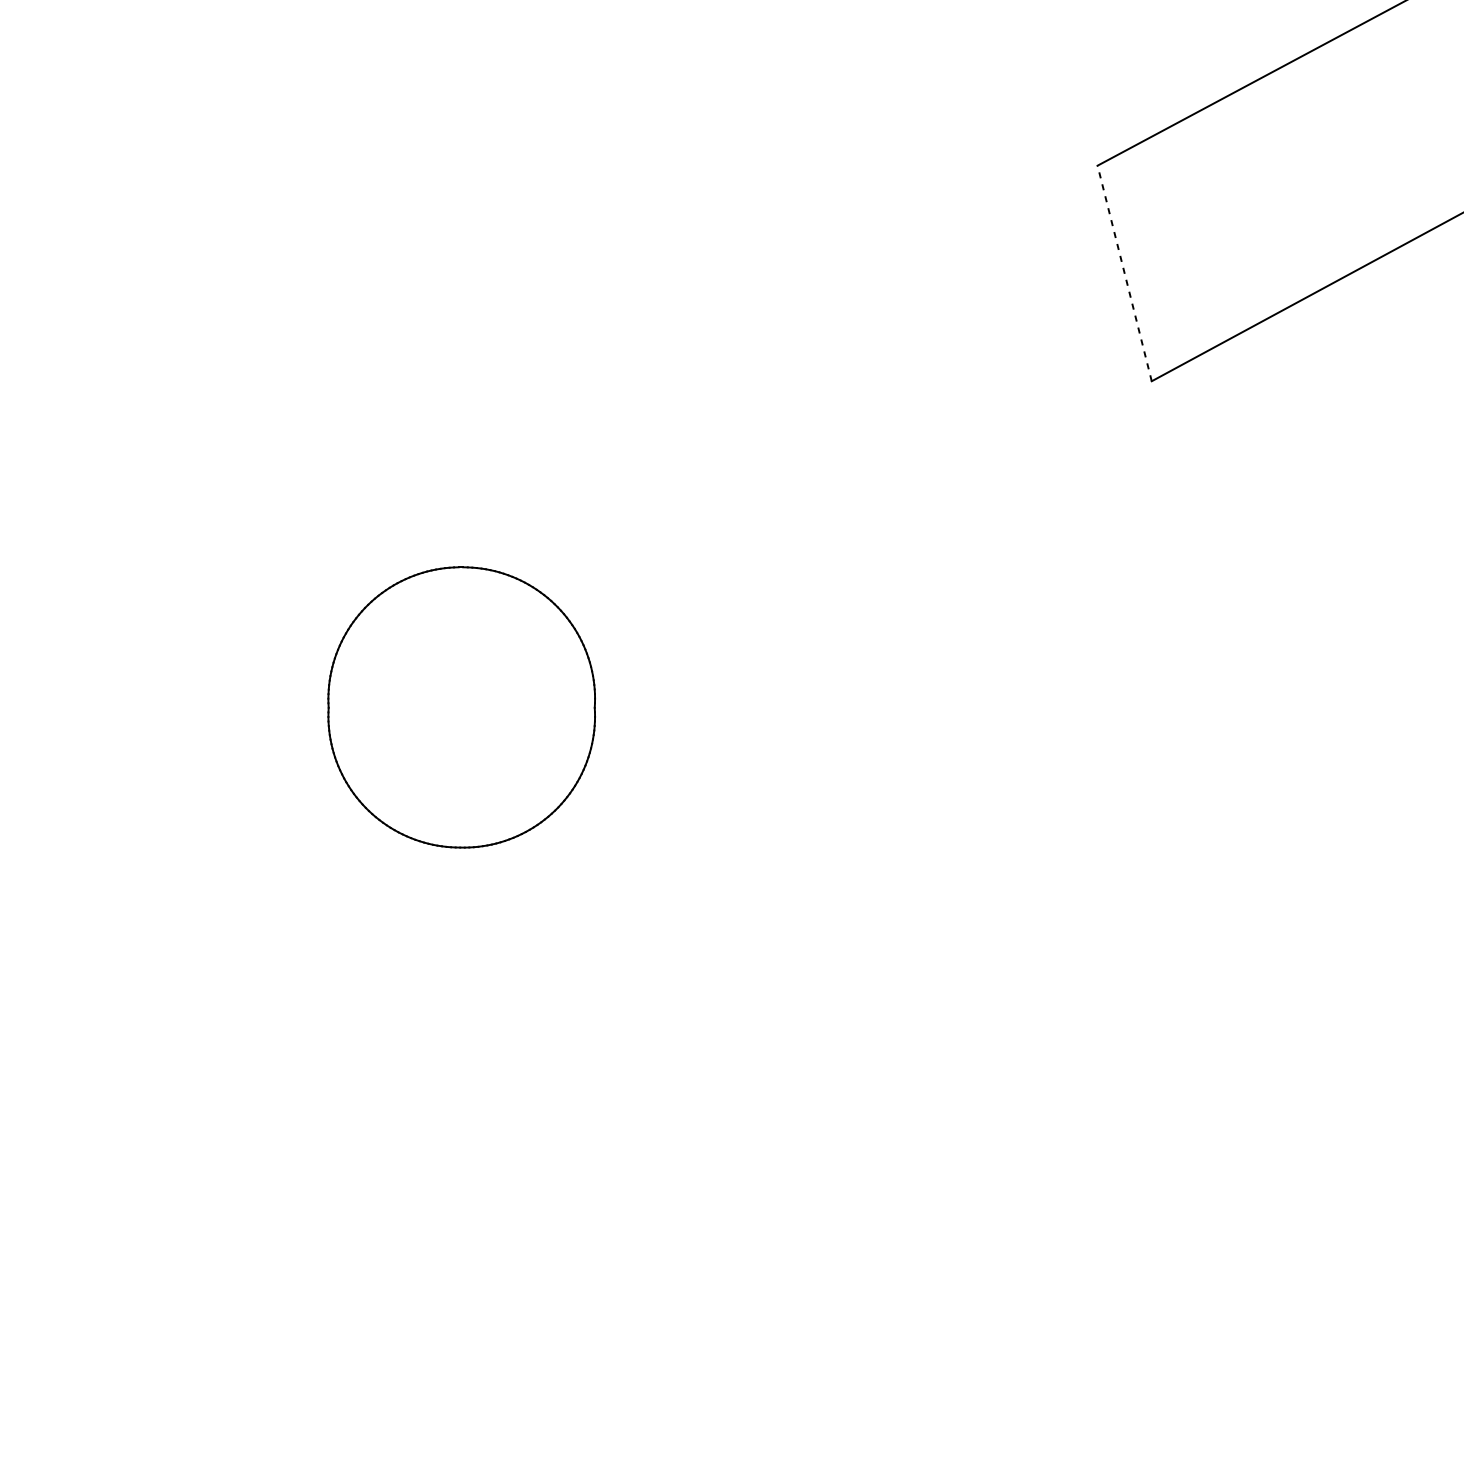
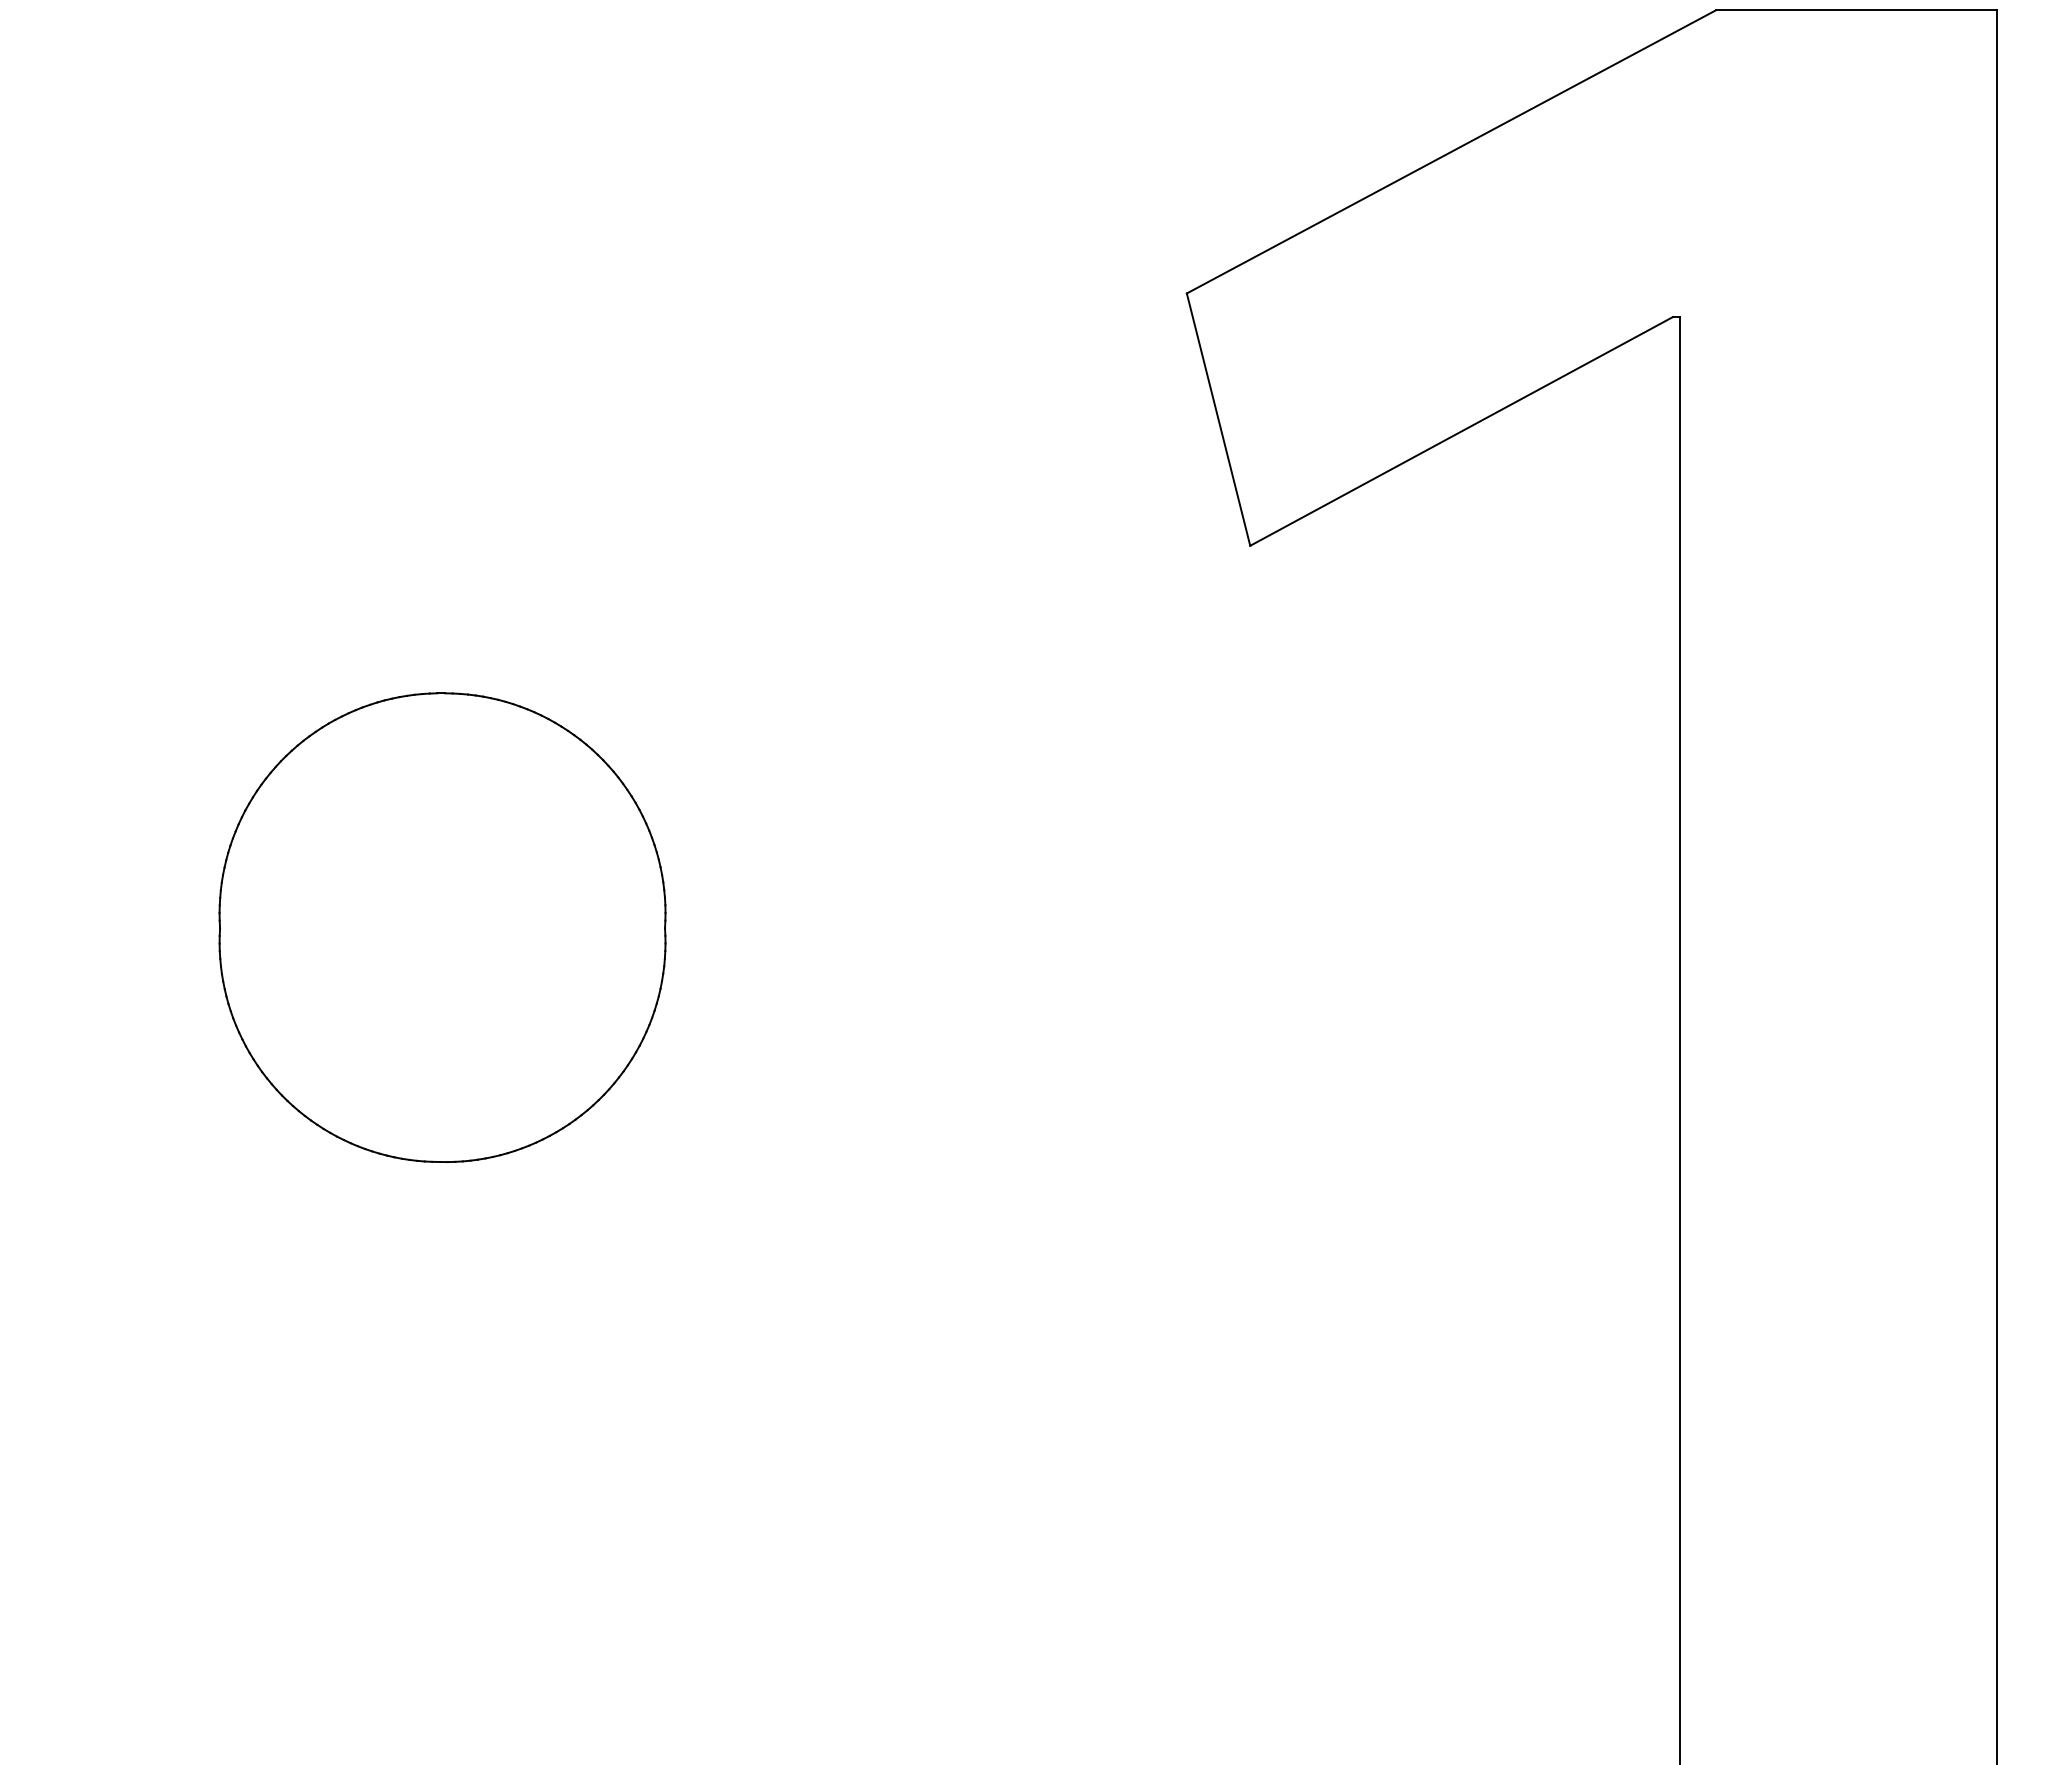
line: (1124, 273) -> (1218, 419), dashed -> solid
part: (461, 707) -> (442, 927), size x1.43

